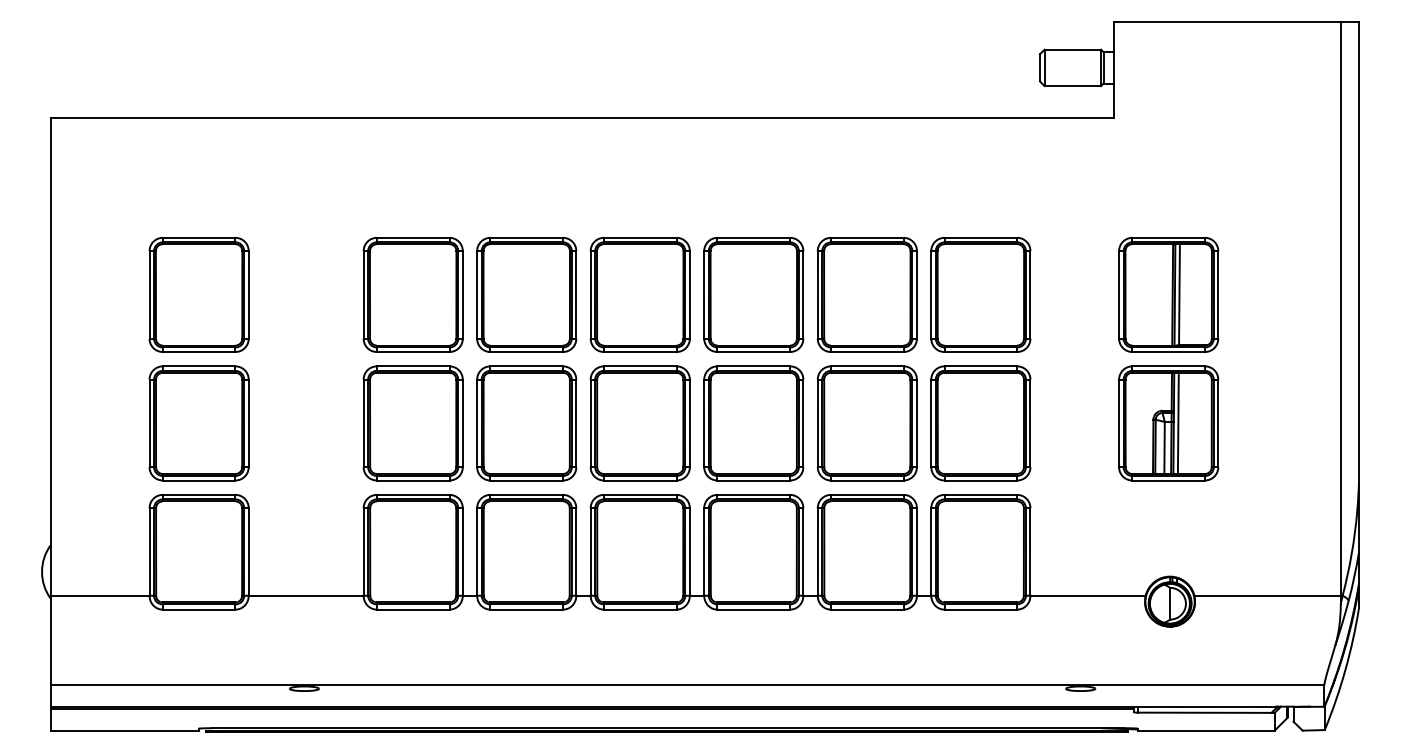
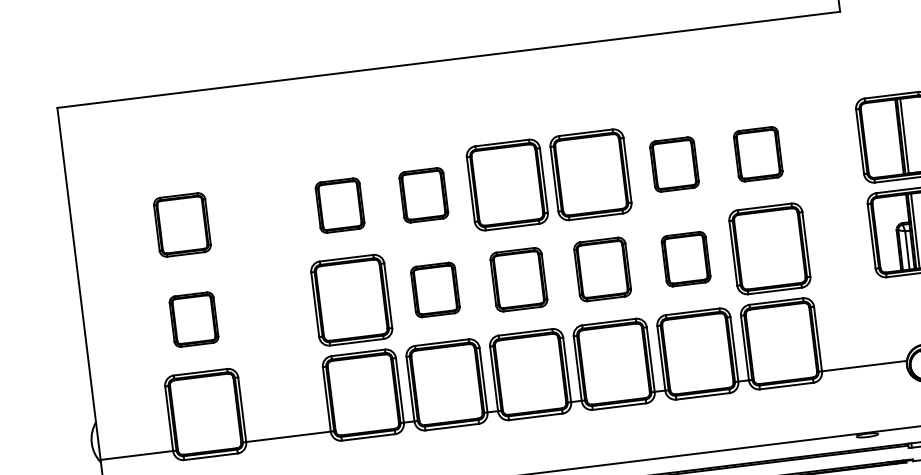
part: (198, 294) -> (181, 224), size x0.7
part: (412, 294) -> (339, 205), size x0.6
part: (526, 294) -> (423, 195), size x0.6
part: (866, 294) -> (673, 164), size x0.6
part: (980, 294) -> (757, 153), size x0.6
part: (198, 423) -> (193, 319), size x0.6
part: (526, 423) -> (435, 290), size x0.6
part: (639, 423) -> (518, 279), size x0.7
part: (753, 423) -> (602, 269), size x0.7
part: (866, 423) -> (685, 259), size x0.6

